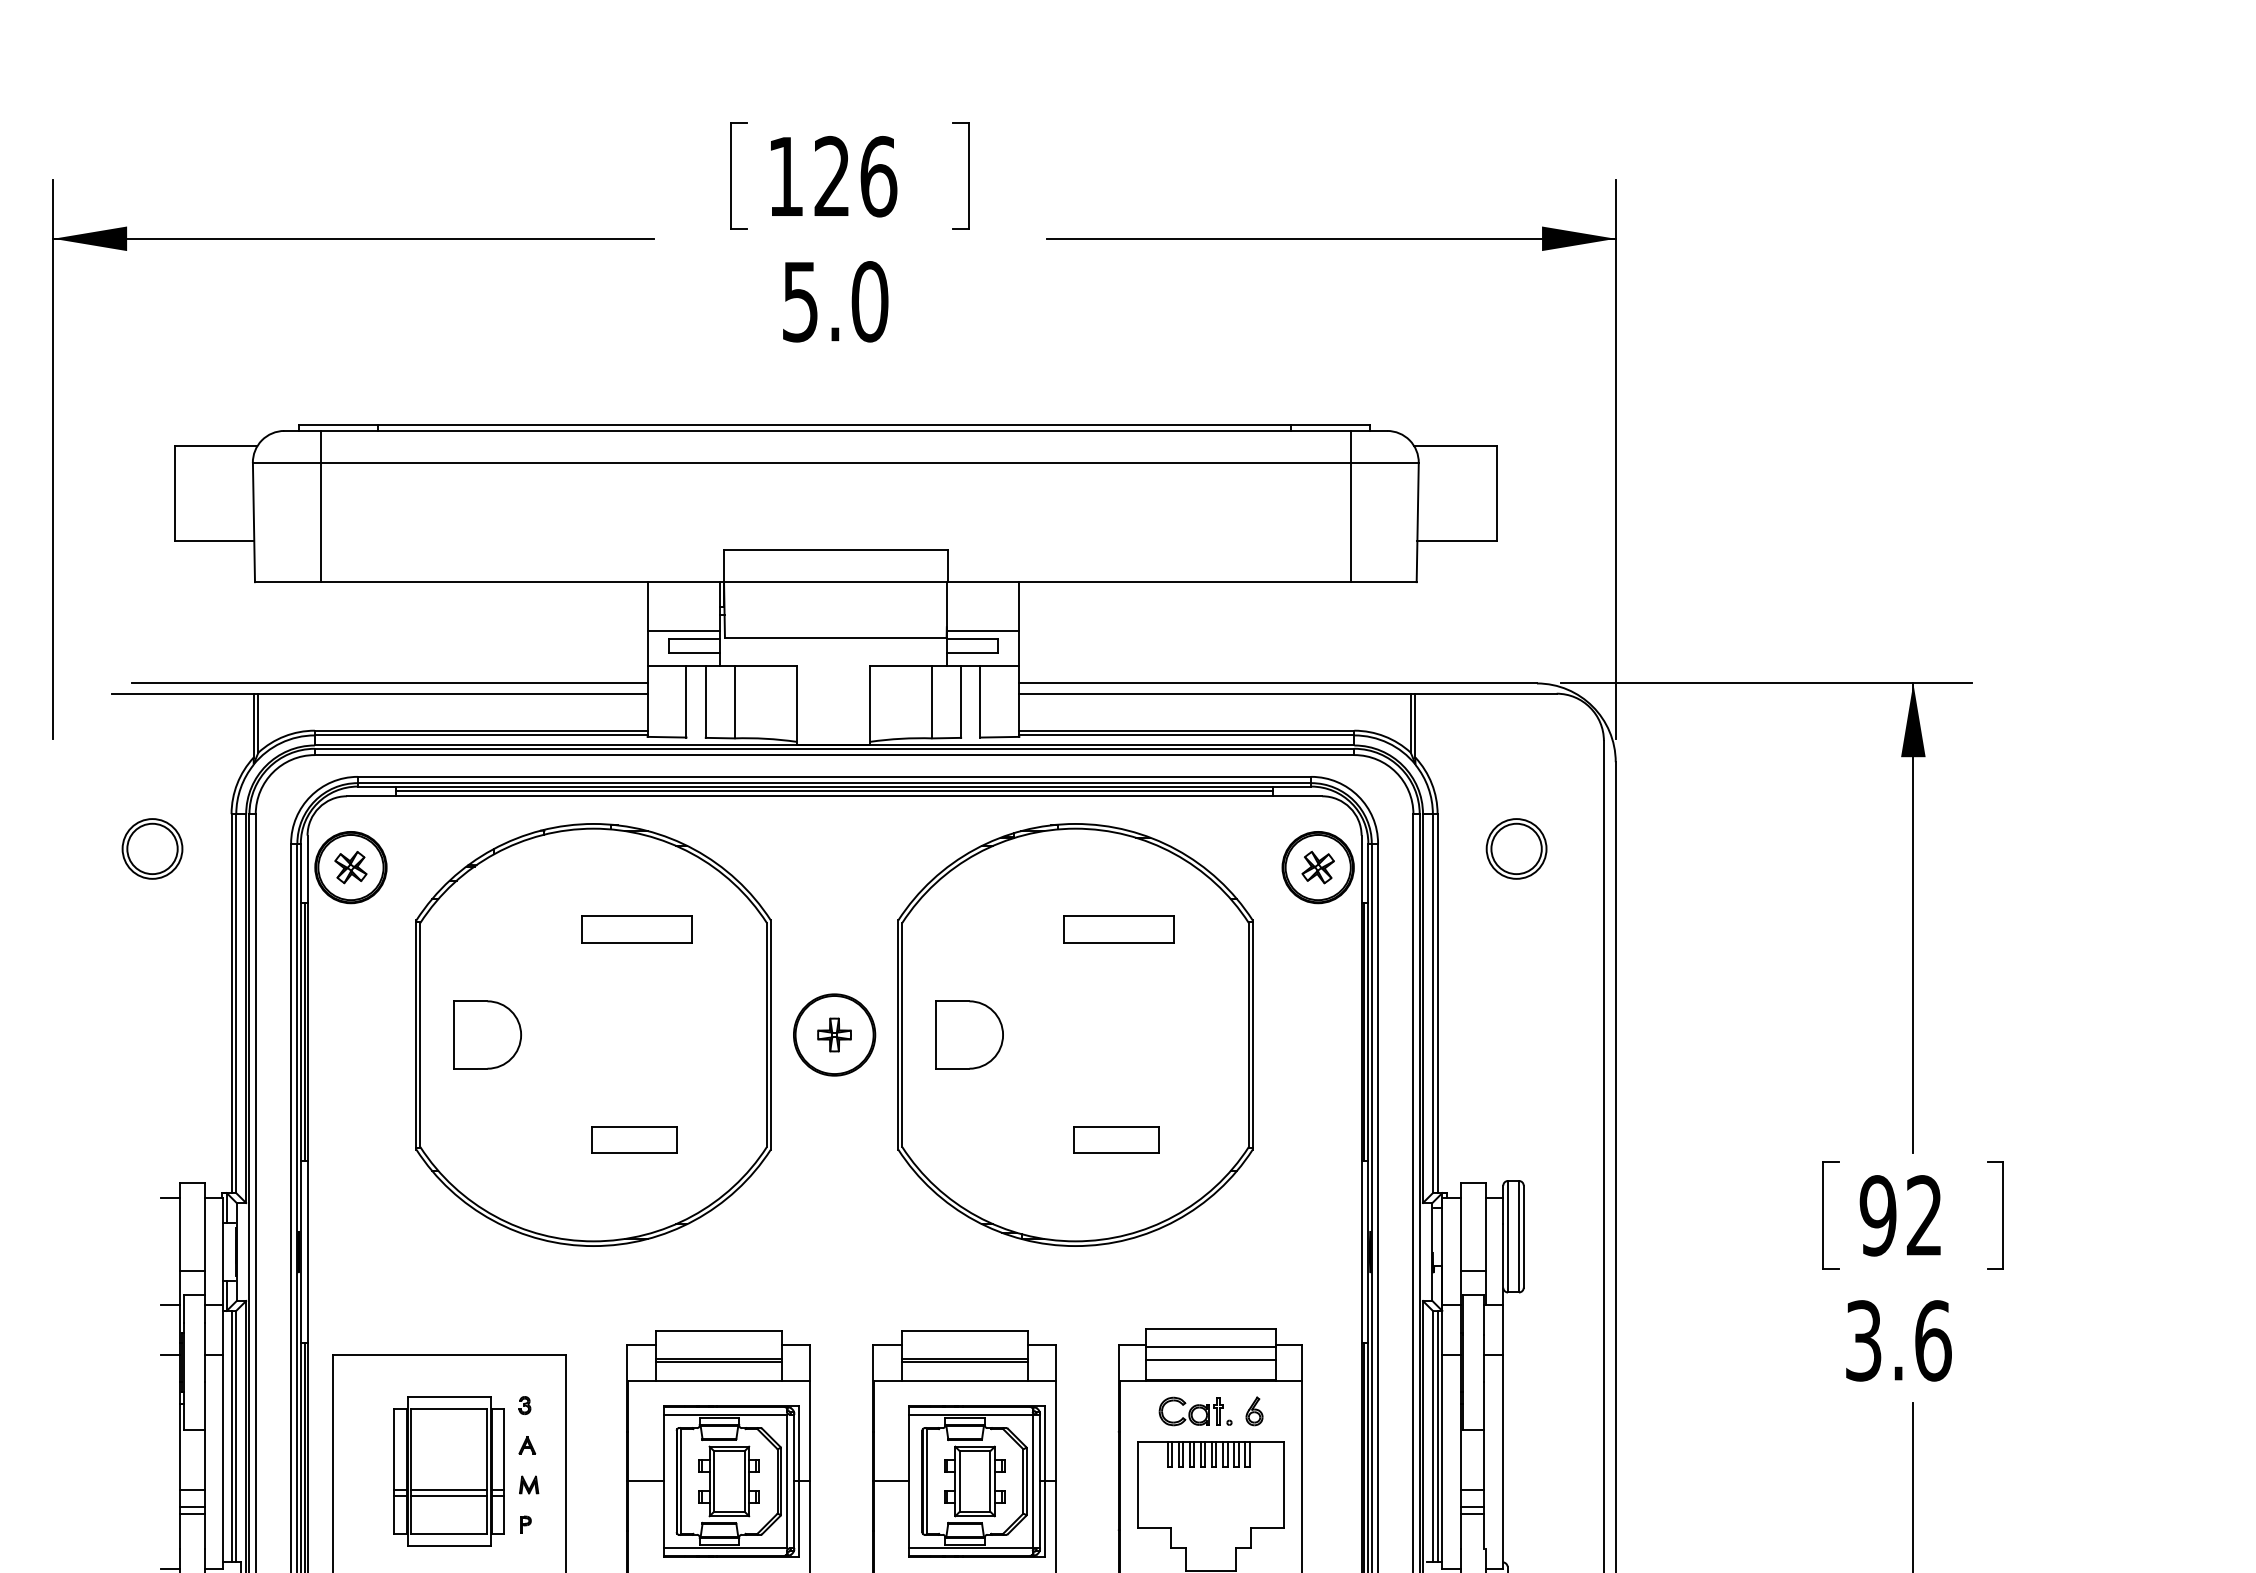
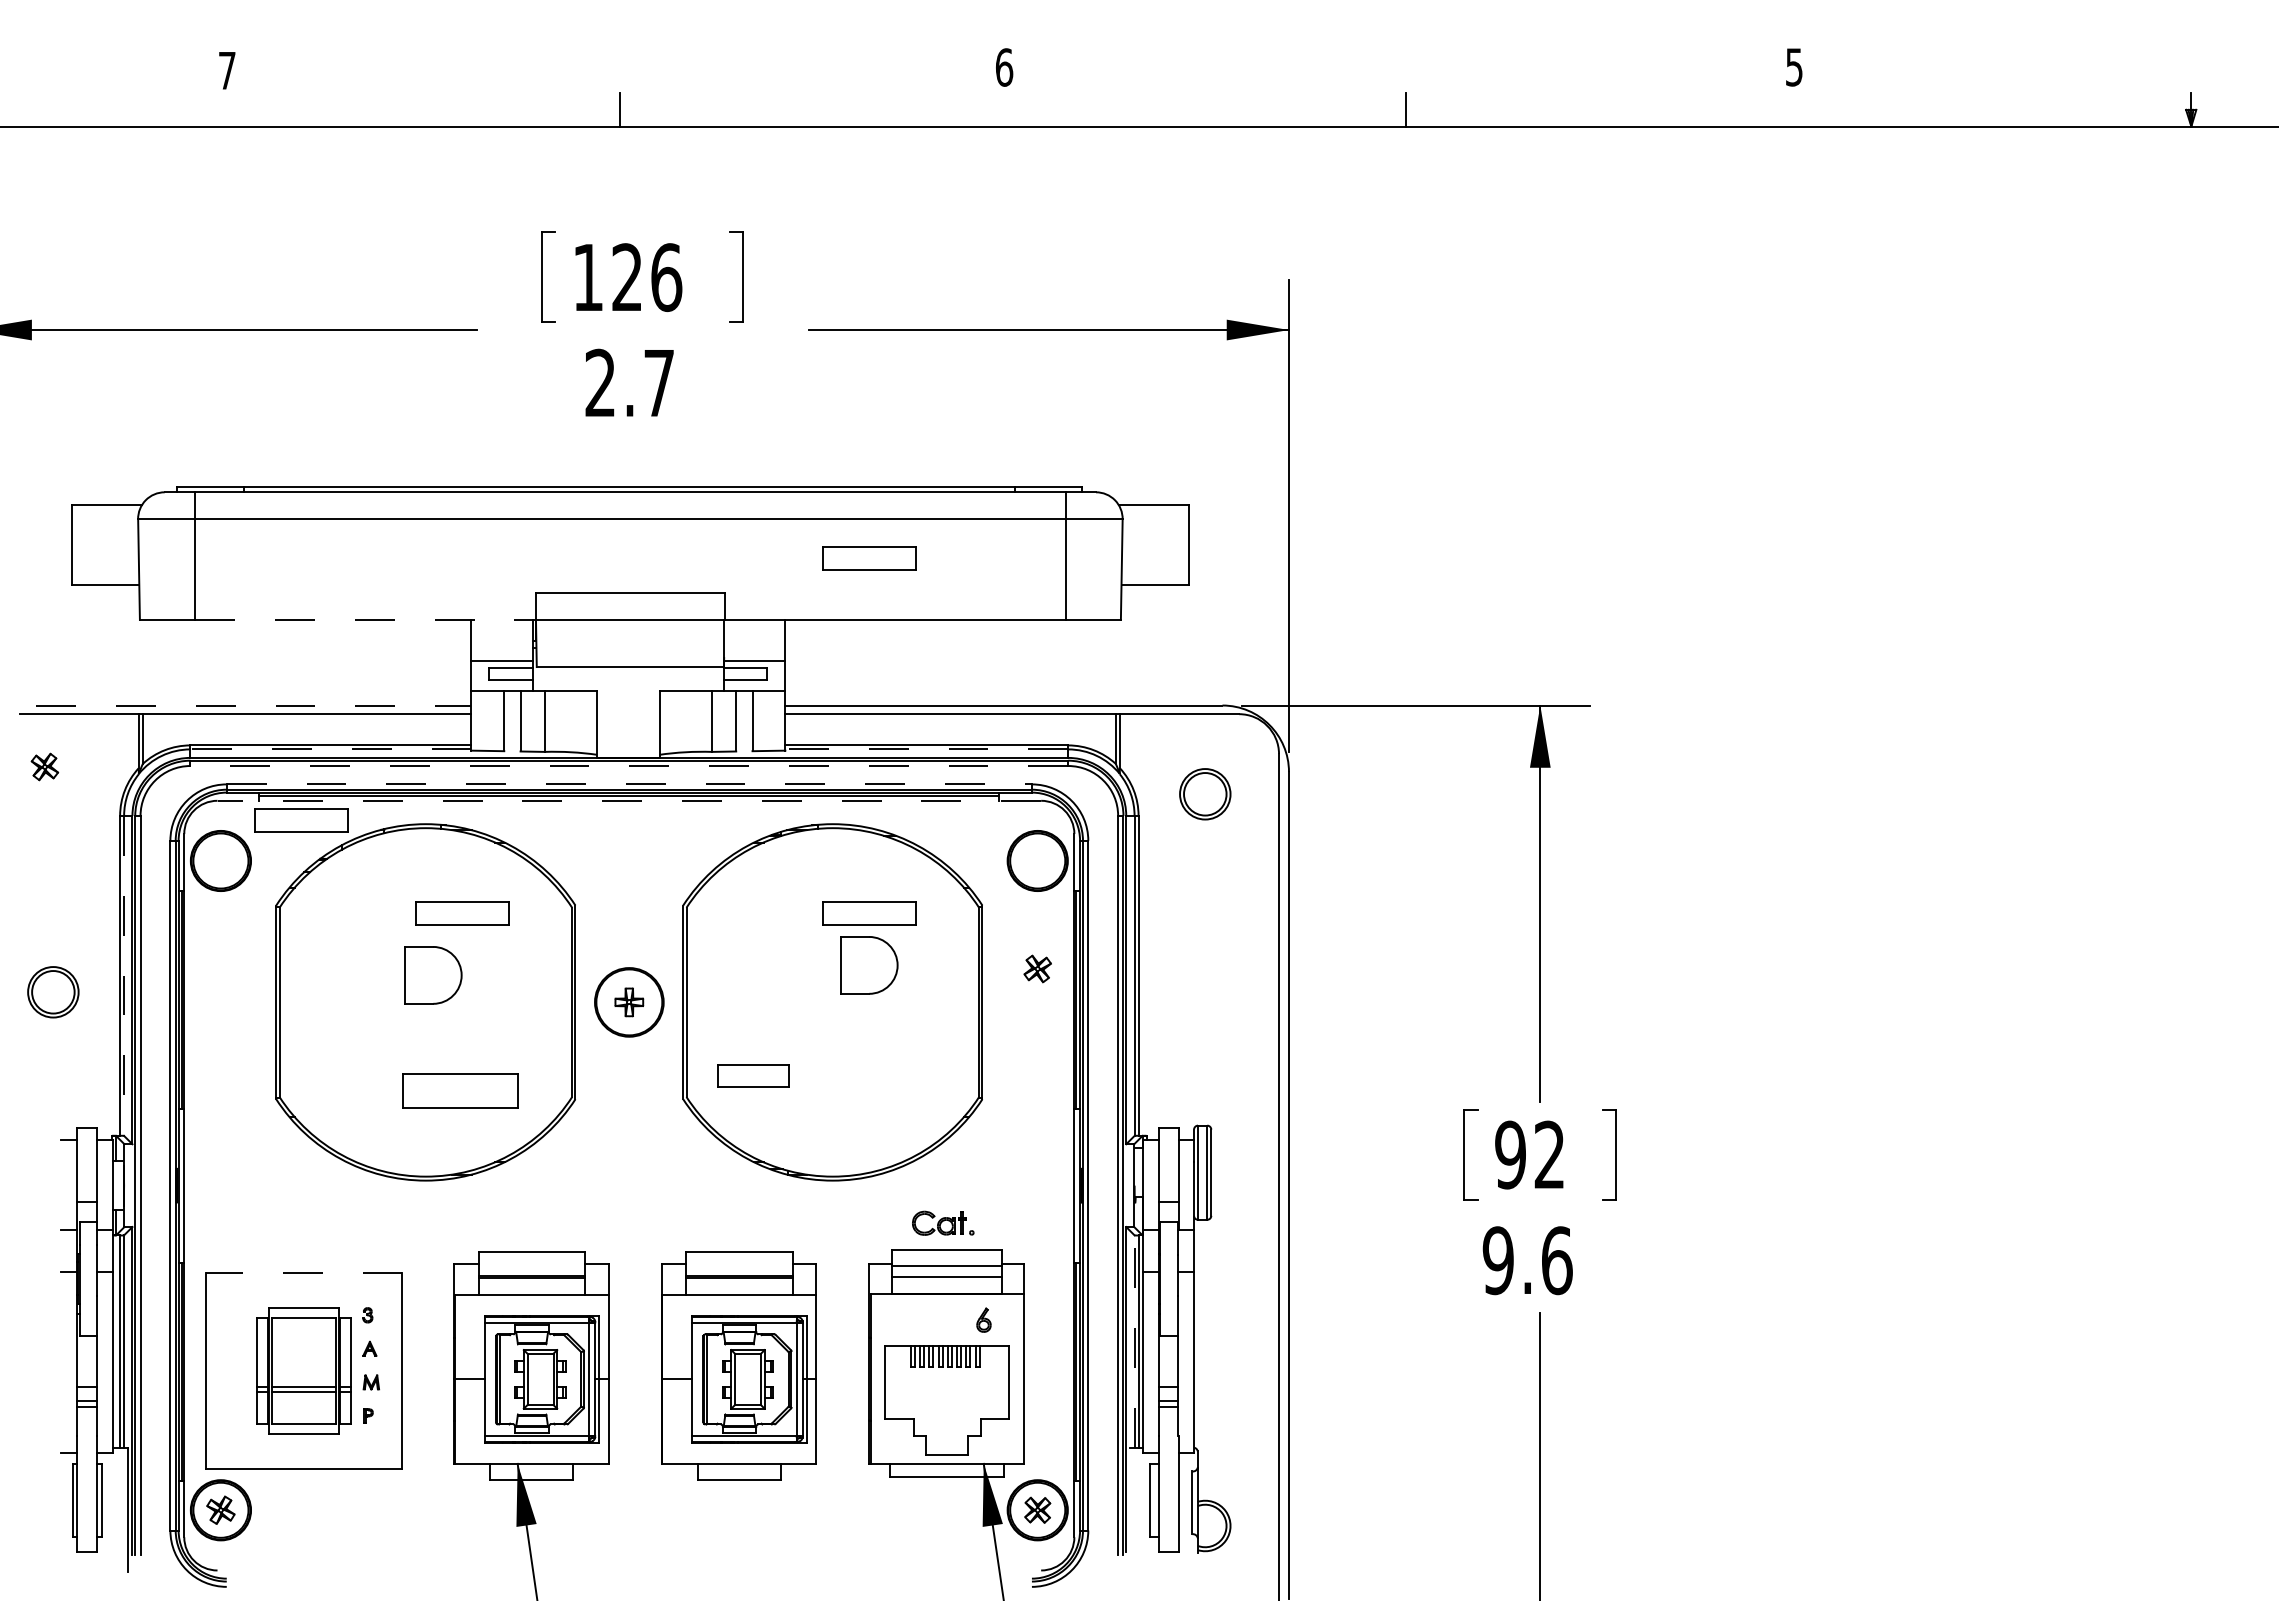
text: (834, 300) -> (629, 382), 5.0 -> 2.7
part: (1118, 509) -> (869, 558), added
line: (522, 581) -> (365, 619), solid -> dashed
line: (389, 683) -> (253, 705), solid -> dashed
line: (480, 735) -> (330, 749), solid -> dashed
line: (1186, 735) -> (926, 749), solid -> dashed
line: (834, 755) -> (629, 766), solid -> dashed
line: (834, 776) -> (629, 784), solid -> dashed
line: (834, 795) -> (629, 800), solid -> dashed
part: (446, 819) -> (301, 820), added
part: (152, 849) -> (53, 992), moved
part: (1516, 849) -> (1205, 794), moved
part: (350, 866) -> (44, 766), moved
part: (1317, 866) -> (1037, 968), moved
line: (236, 1003) -> (124, 975), solid -> dashed
part: (487, 1035) -> (433, 975), moved
part: (969, 1035) -> (869, 965), moved
part: (634, 1139) -> (460, 1090), size x1.6
part: (1116, 1139) -> (753, 1075), moved
text: (1862, 1340) -> (1497, 1260), 3.6 -> 9.6
line: (448, 1354) -> (303, 1272), solid -> dashed
part: (1195, 1410) -> (943, 1222), moved
line: (1432, 1435) -> (1134, 1340), solid -> dashed

